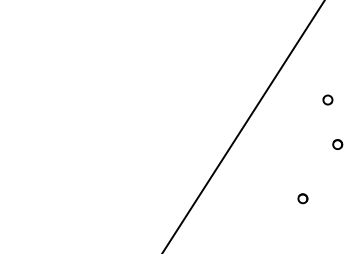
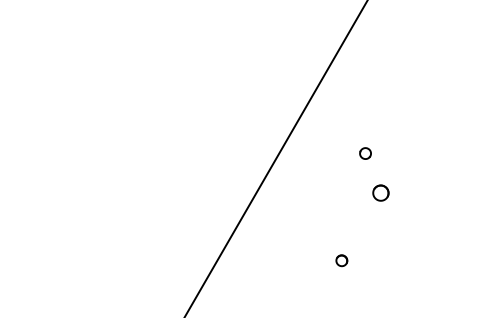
part: (327, 99) -> (365, 153), moved
part: (337, 144) -> (380, 192), size x1.4

